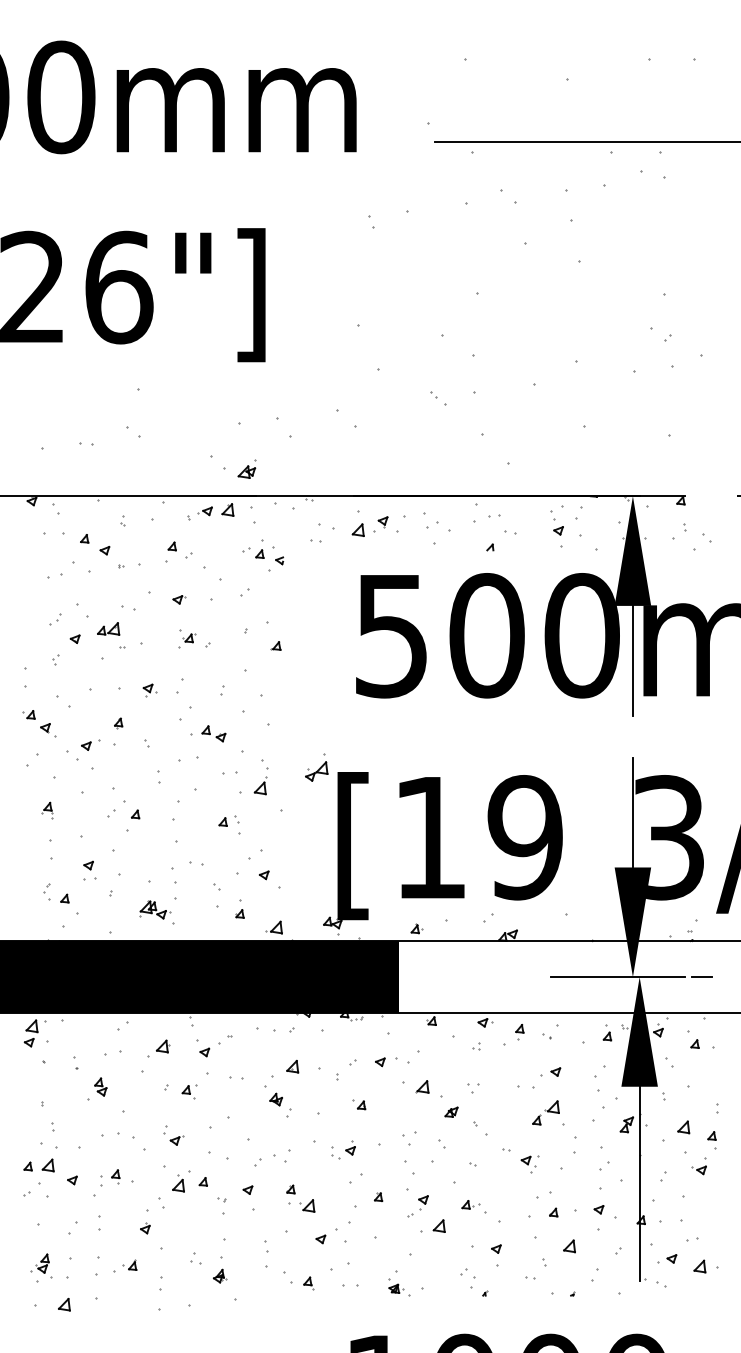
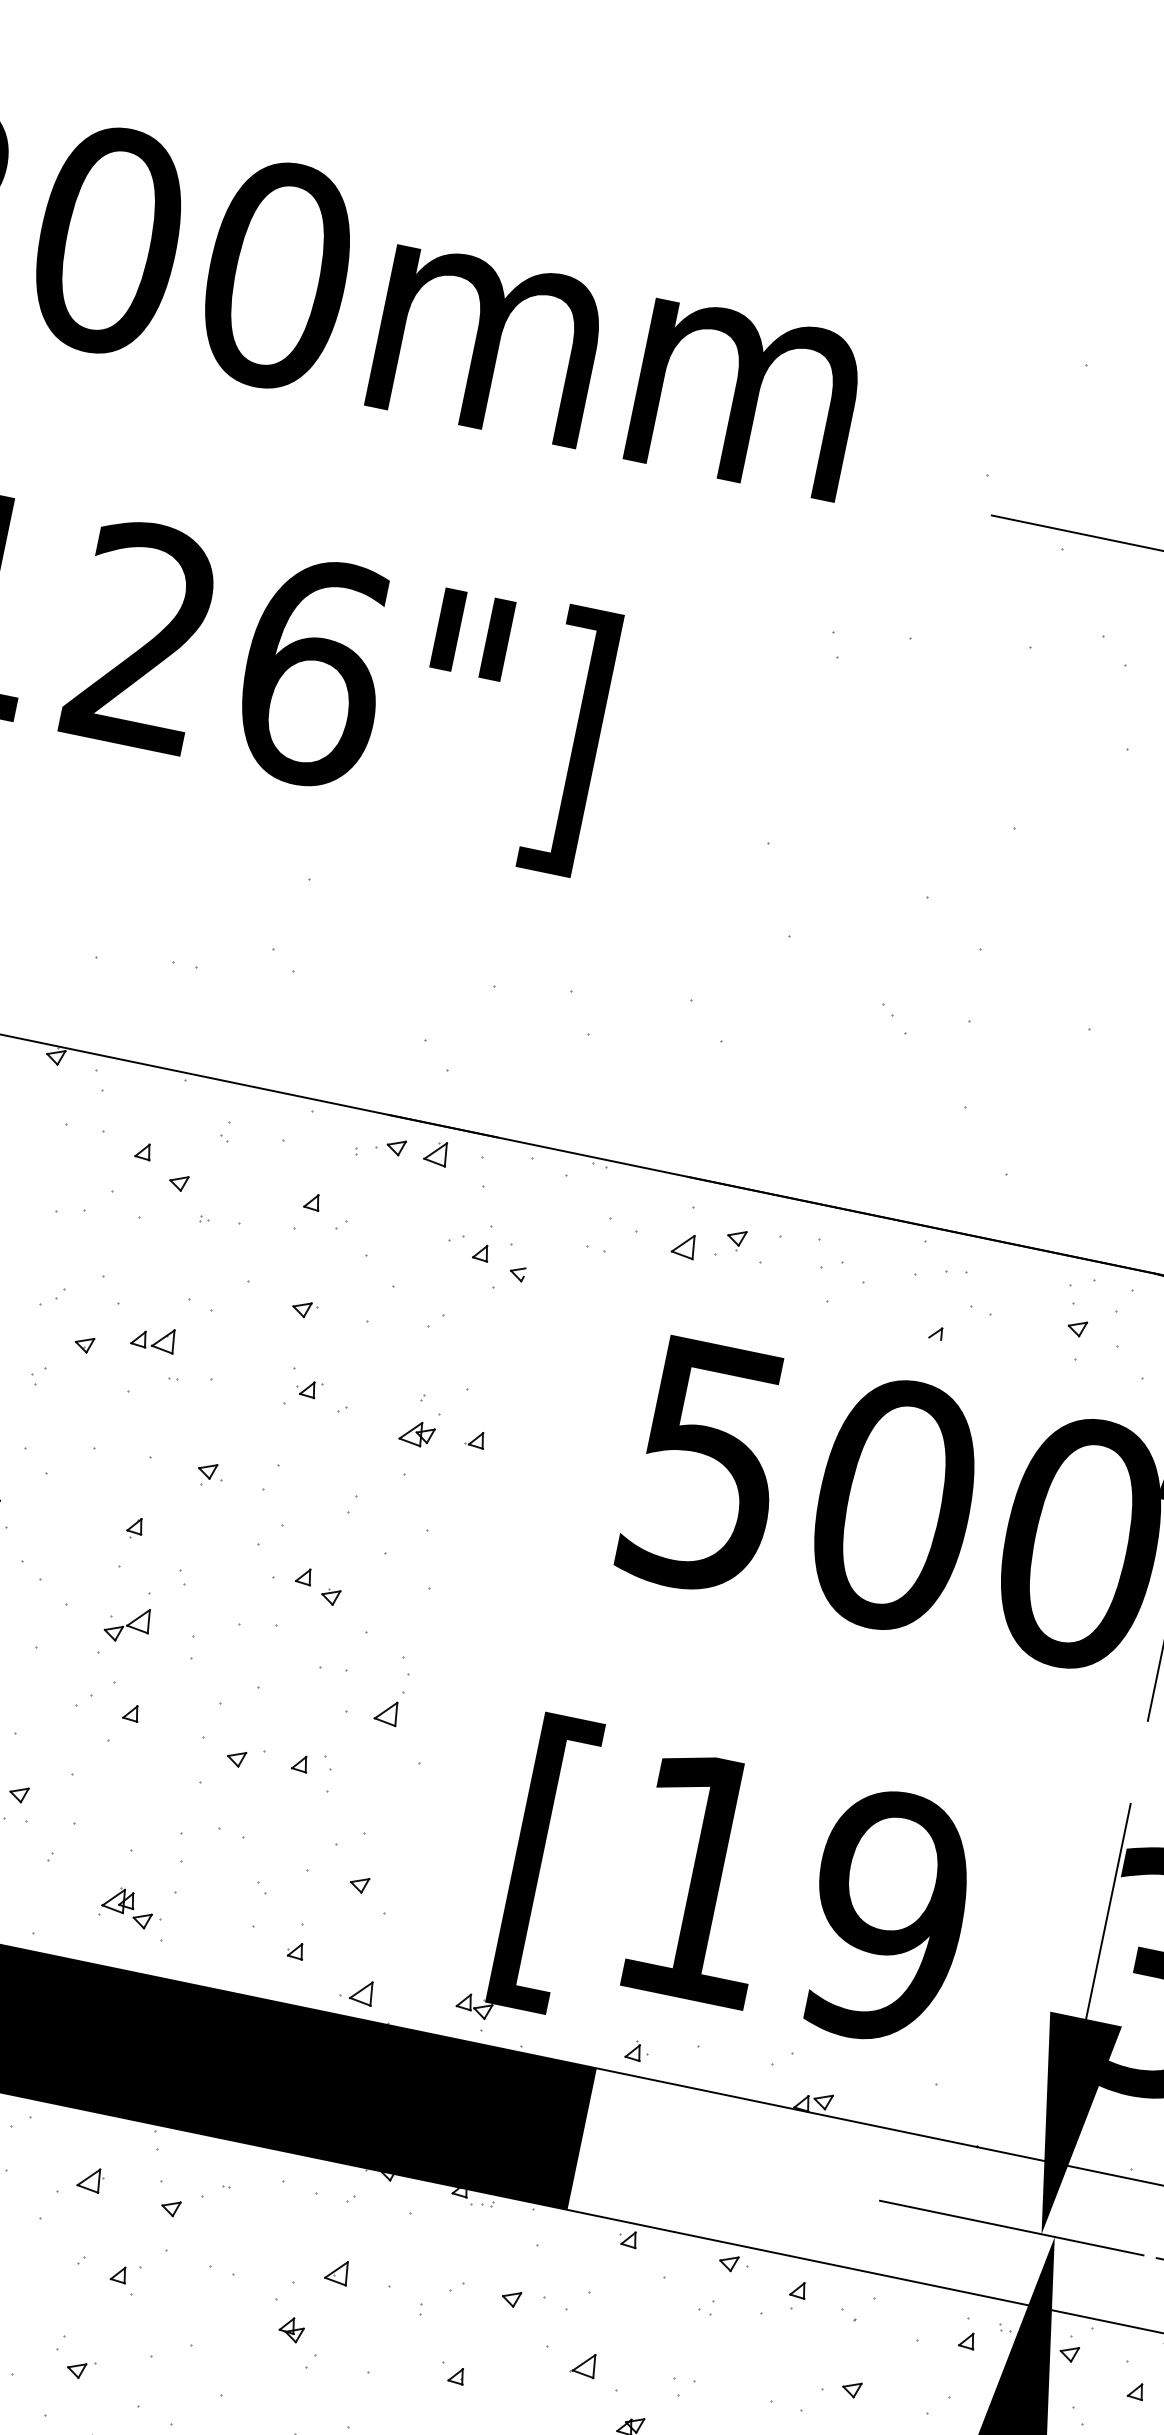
part: (246, 468) -> (417, 1426), moved
part: (90, 744) -> (245, 1756), moved
part: (316, 767) -> (128, 1616), moved

